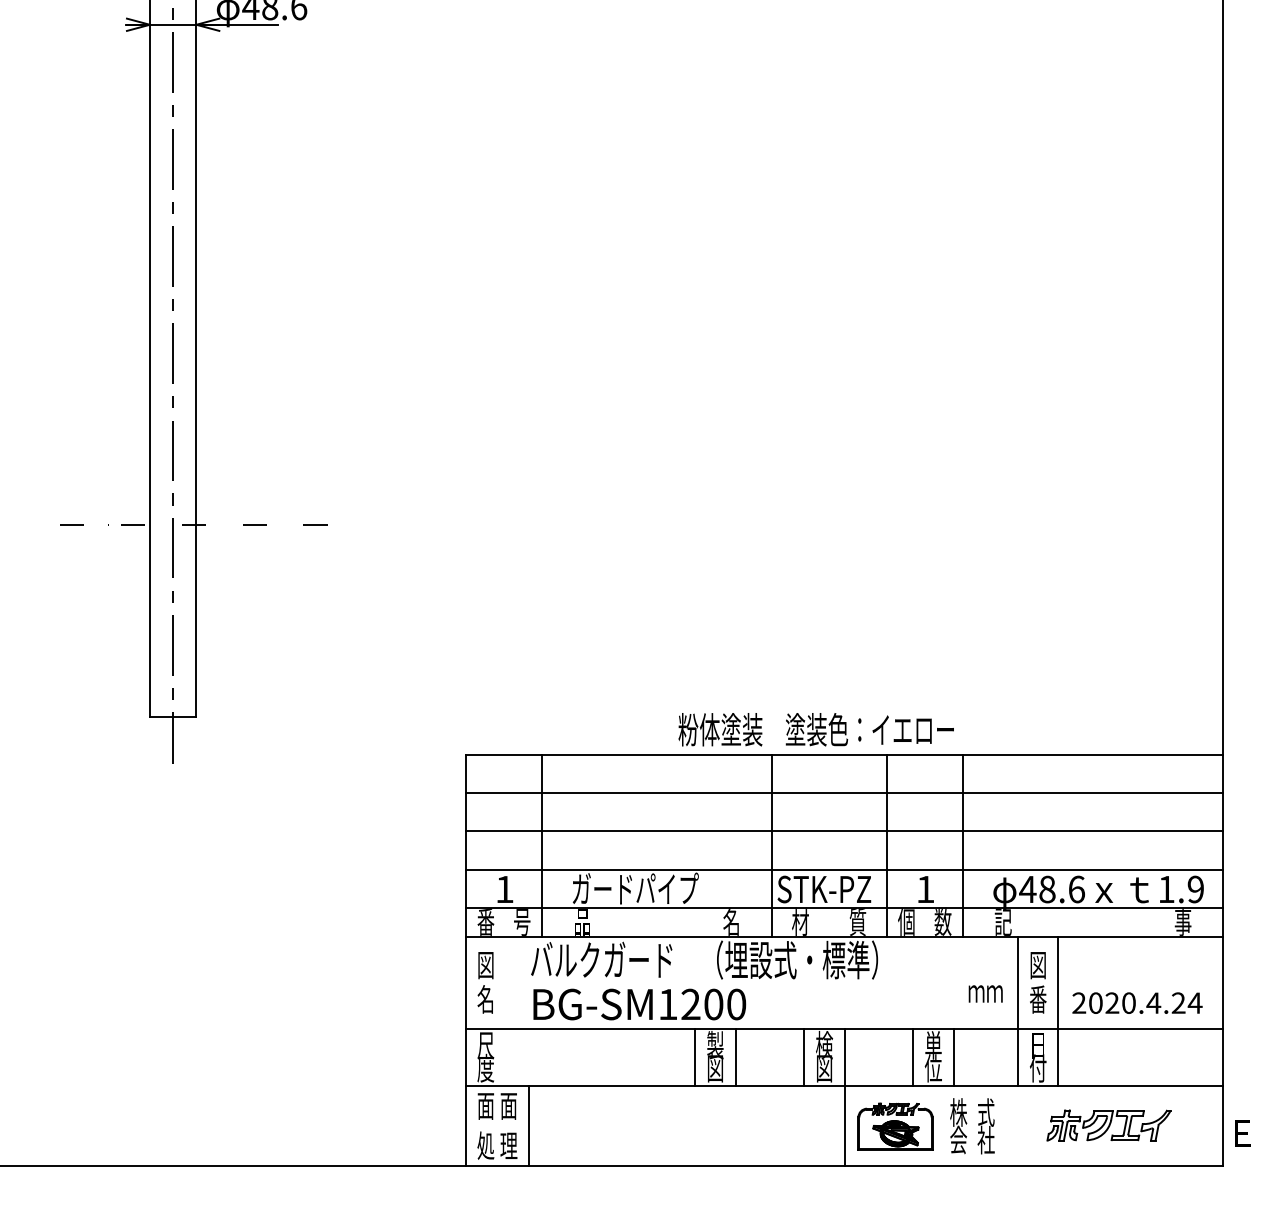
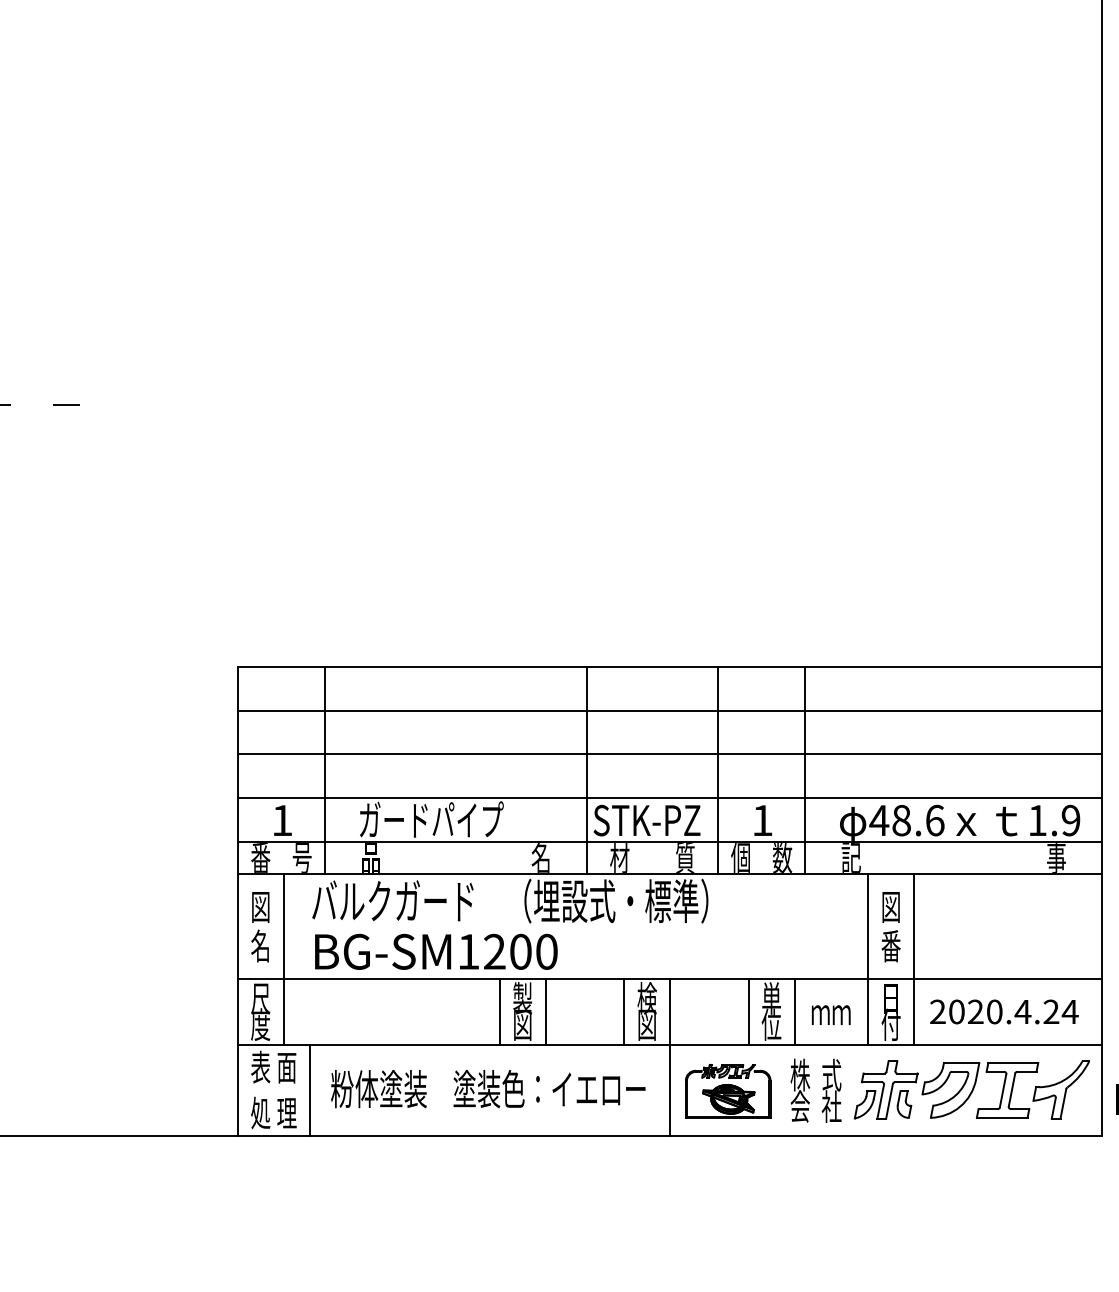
text: (815, 729) -> (487, 1088), moved
text: (985, 993) -> (830, 1014), moved
text: (1137, 1002) -> (1004, 1011), moved
line: (506, 1010) -> (284, 958), added
text: (485, 1105) -> (260, 1067), 面 -> 表
part: (1108, 1125) -> (971, 1089), size x1.67

